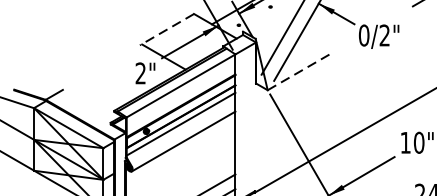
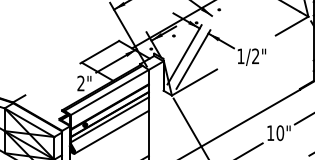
line: (166, 30) -> (99, 52), dashed -> solid
text: (363, 35) -> (240, 56), 0/2" -> 1/2"
line: (299, 72) -> (194, 82), dashed -> solid

